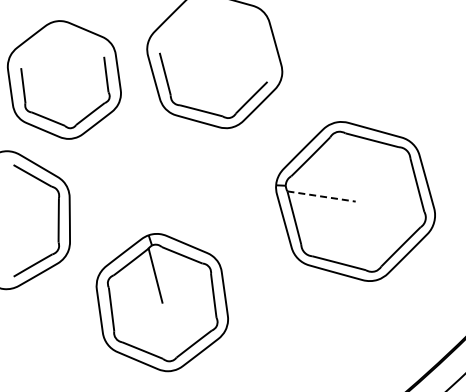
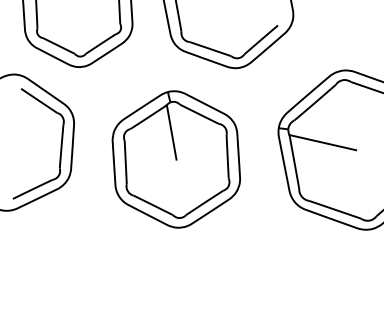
line: (321, 196) -> (322, 142), dashed -> solid
part: (161, 302) -> (175, 159), moved

